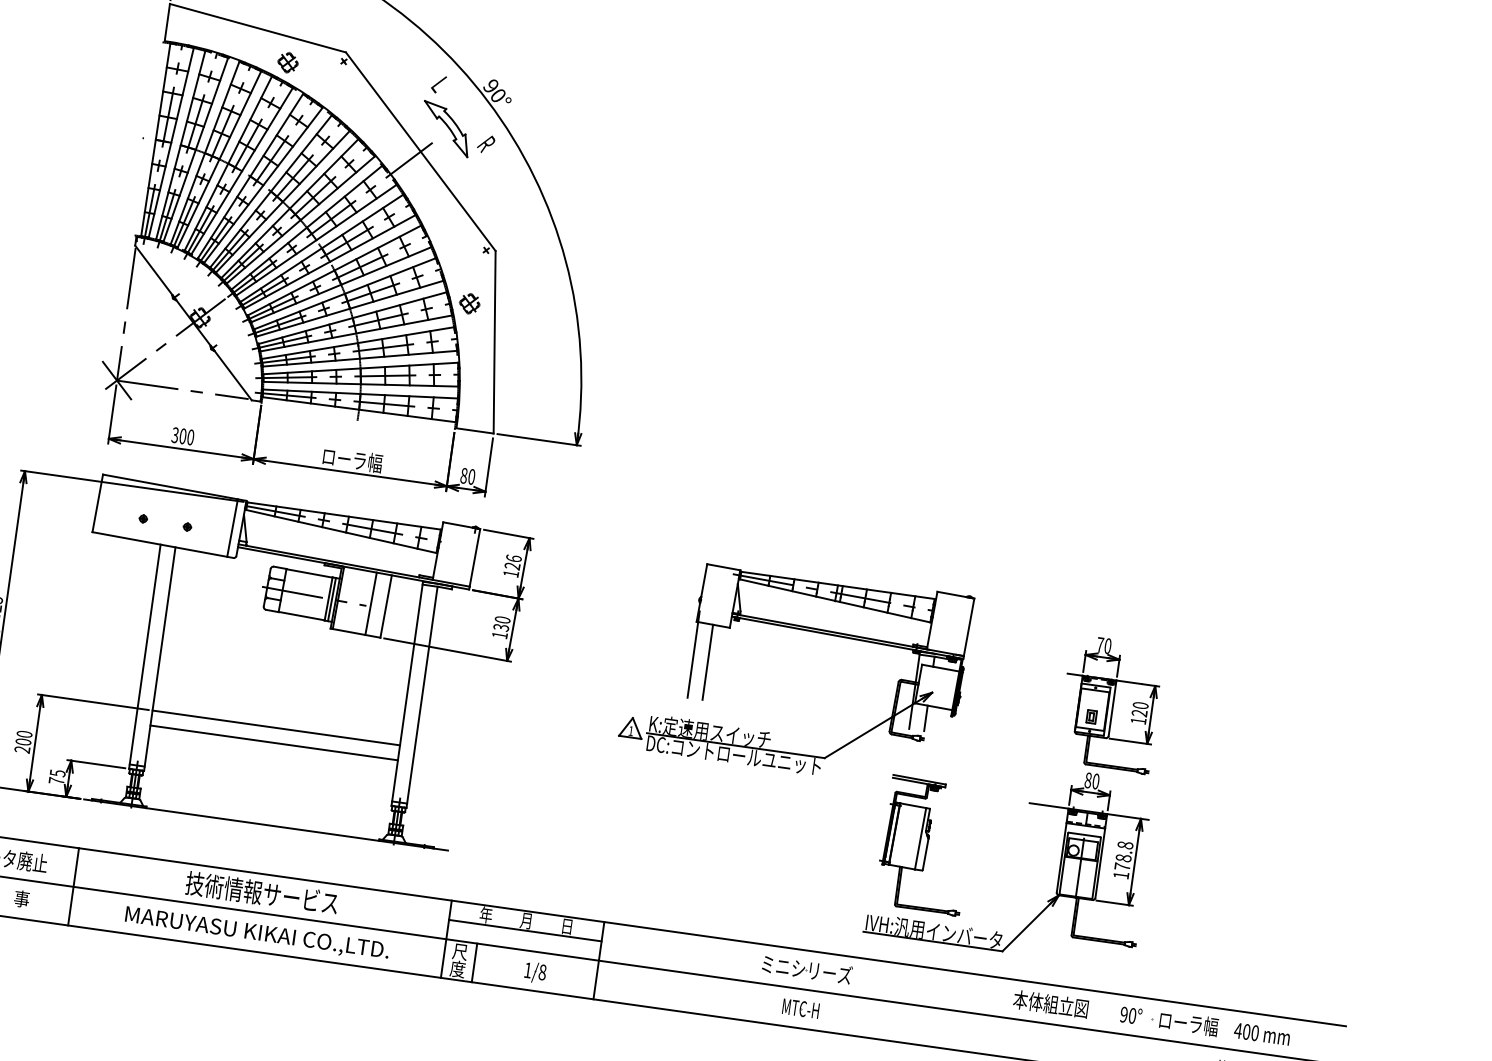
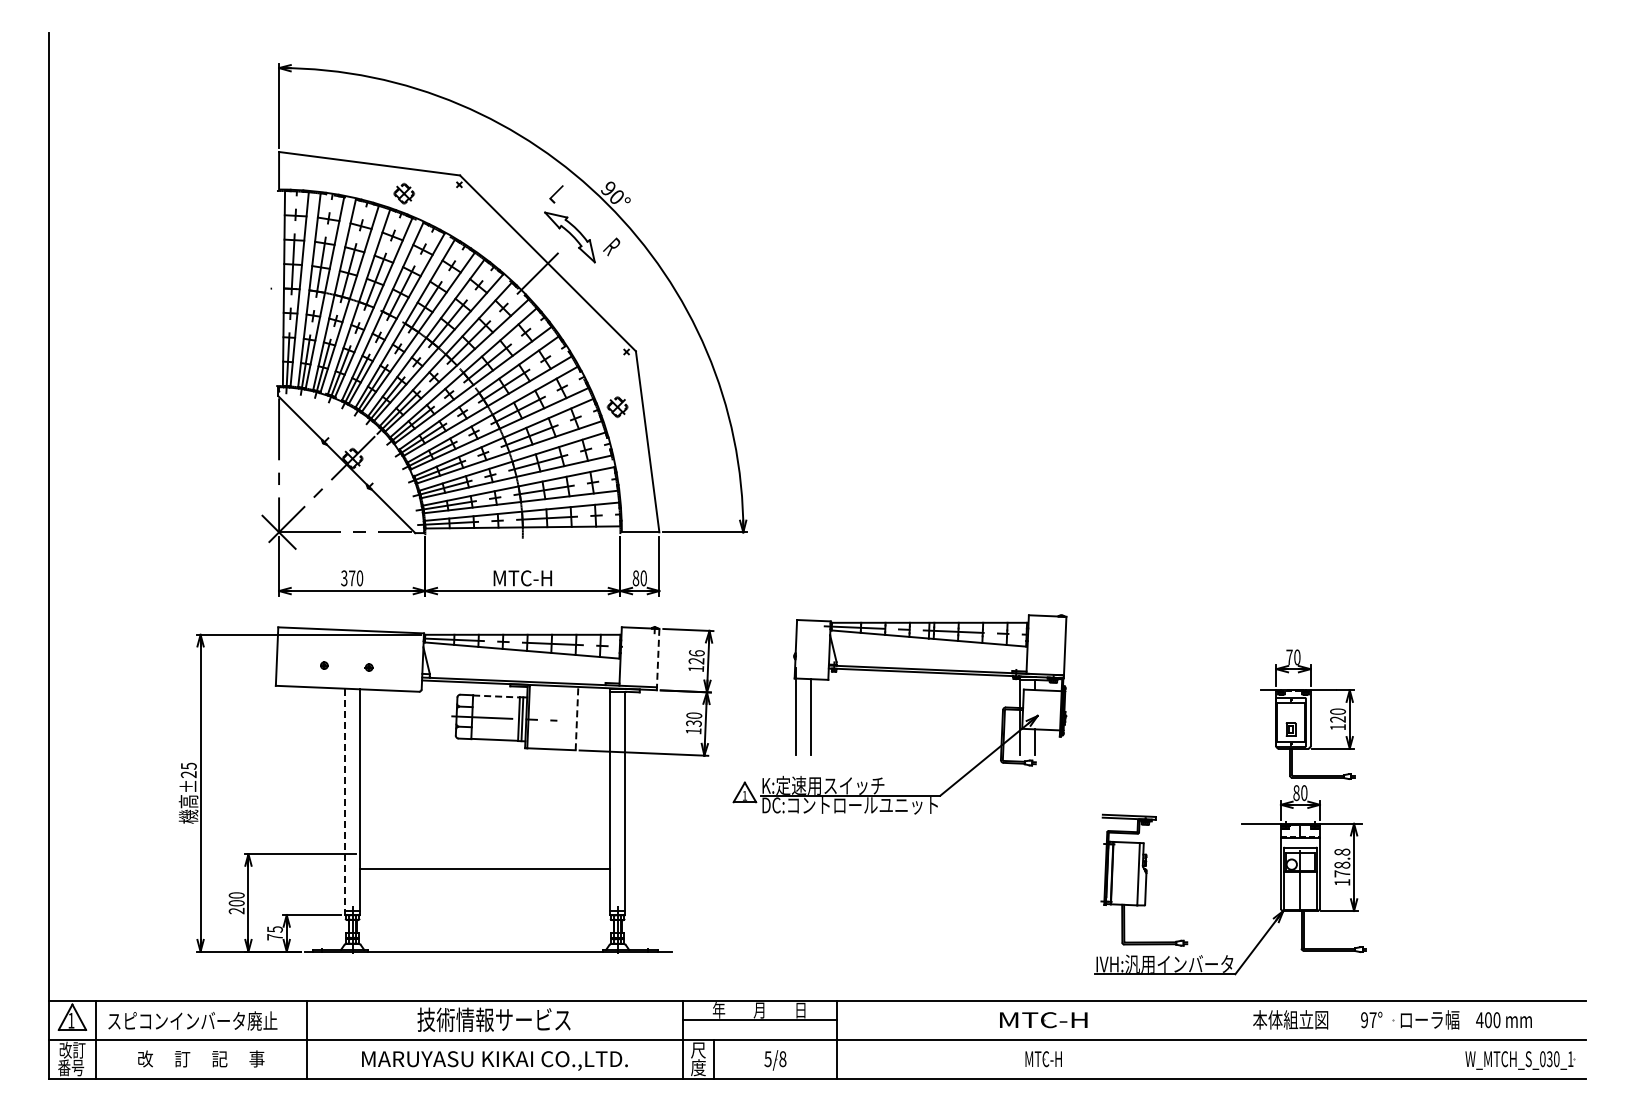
text: (183, 436) -> (352, 578), 300 -> 370
text: (352, 459) -> (523, 577), ローラ幅 -> MTC-H
line: (232, 528) -> (413, 662), removed
line: (475, 558) -> (658, 658), solid -> dashed
line: (310, 573) -> (497, 696), solid -> dashed
line: (370, 603) -> (561, 717), removed
line: (386, 606) -> (577, 718), solid -> dashed
part: (801, 630) -> (899, 672), moved
line: (145, 657) -> (345, 802), solid -> dashed
line: (276, 728) -> (485, 854), removed
text: (807, 969) -> (1044, 1019), ミニシリーズ -> MTC-H
text: (527, 970) -> (767, 1059), 1/8 -> 5/8
text: (1131, 1016) -> (1372, 1020), 90° -> 97°

